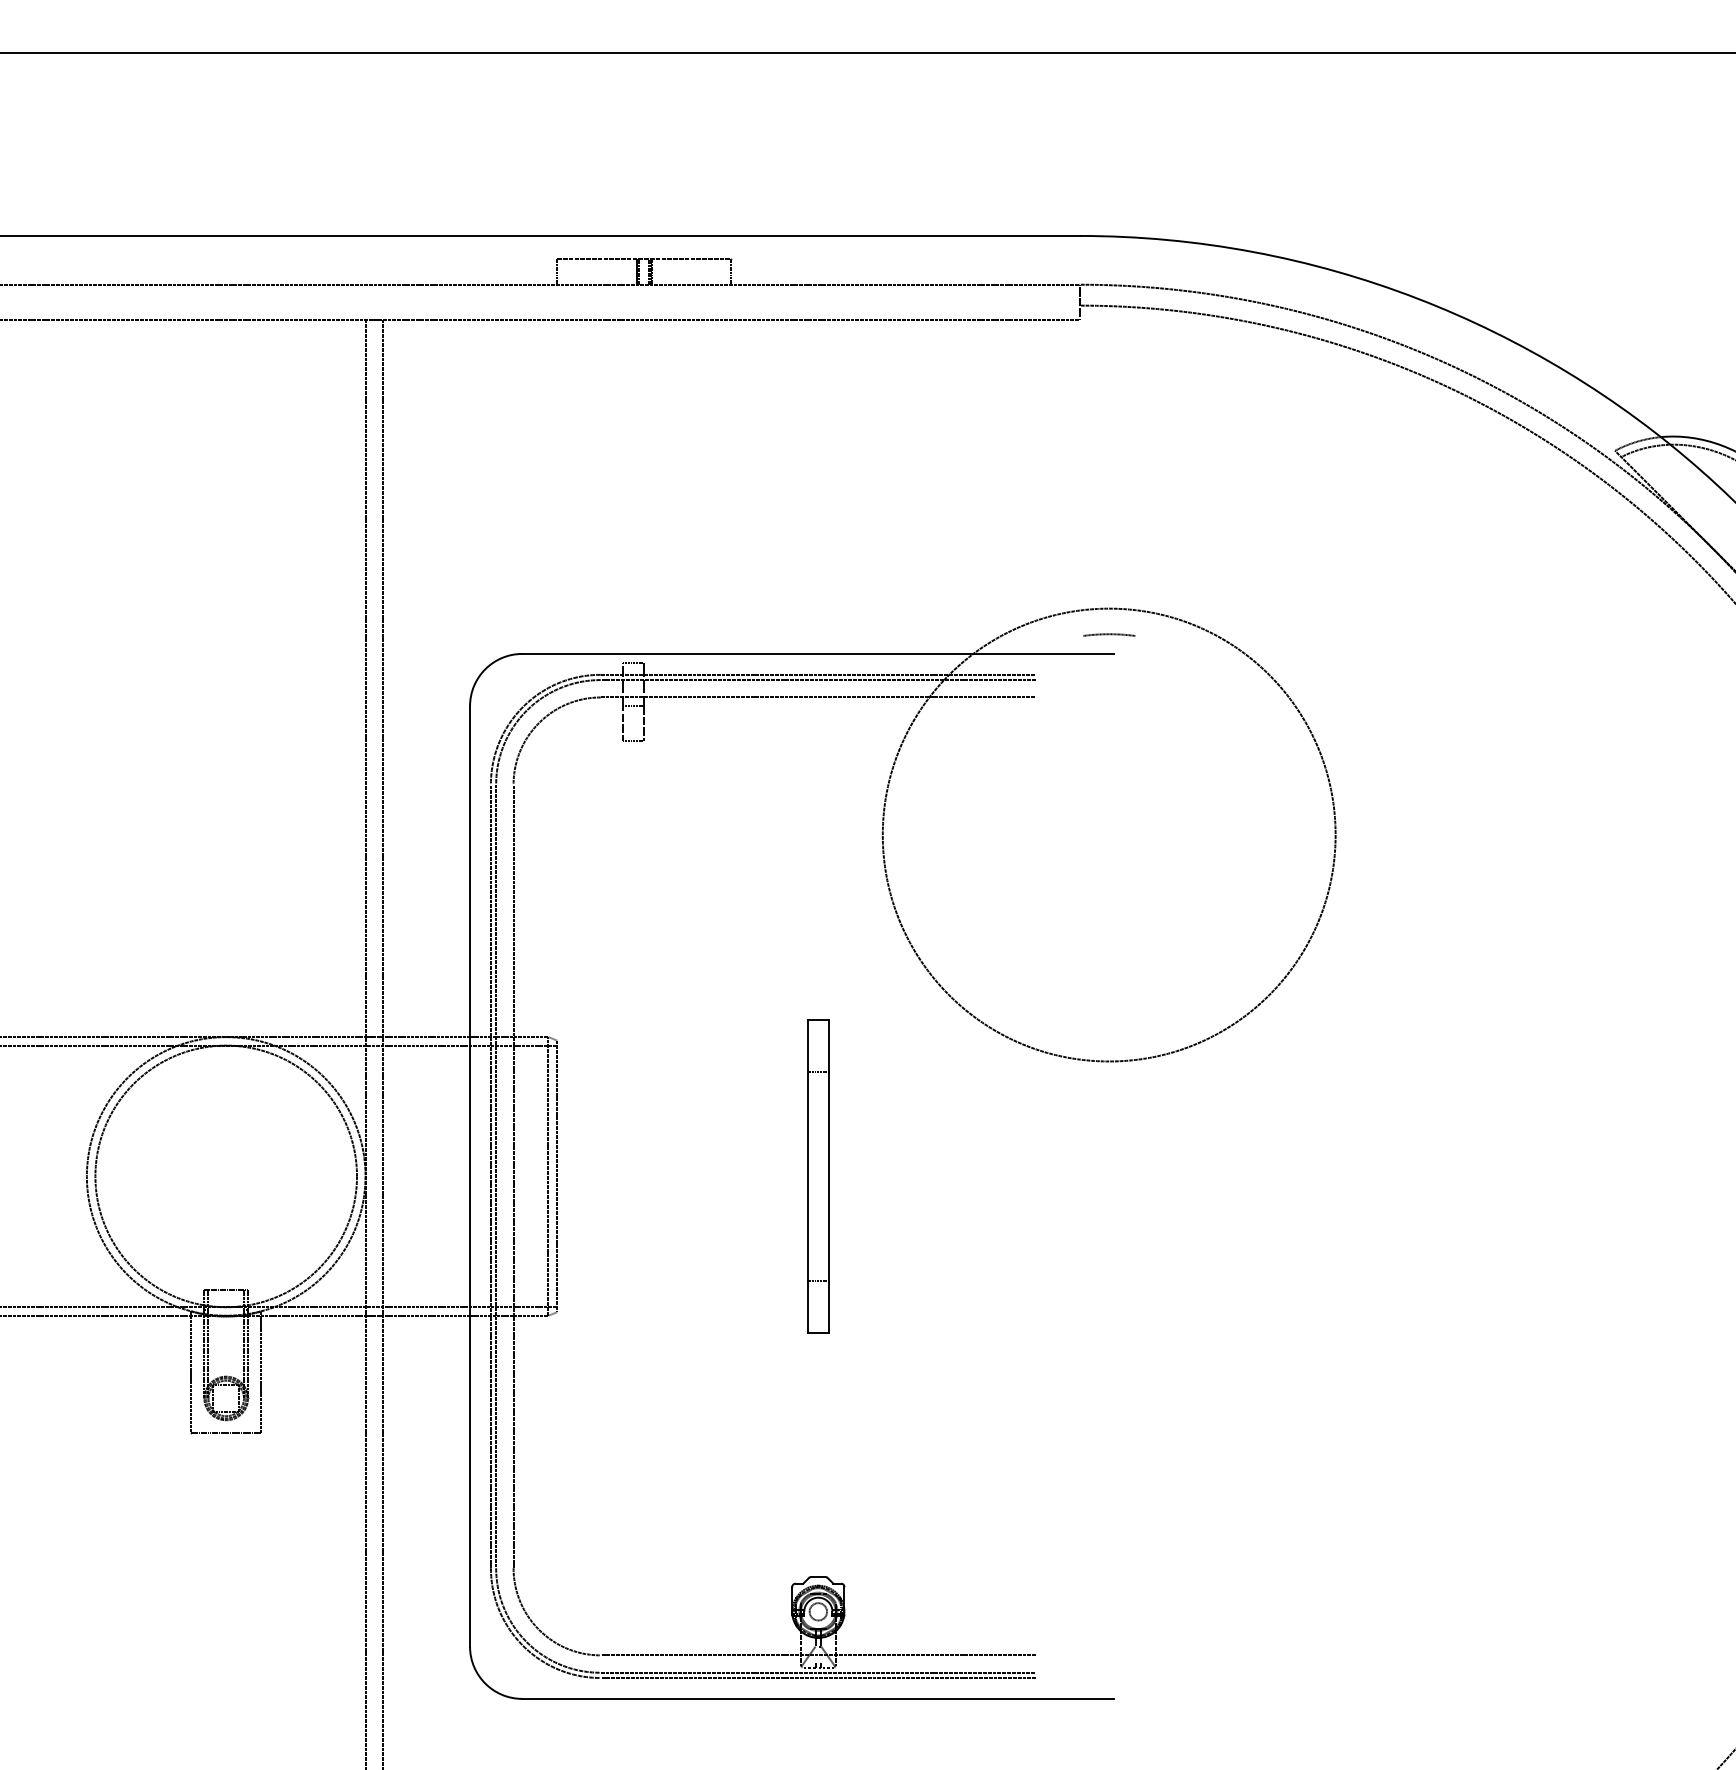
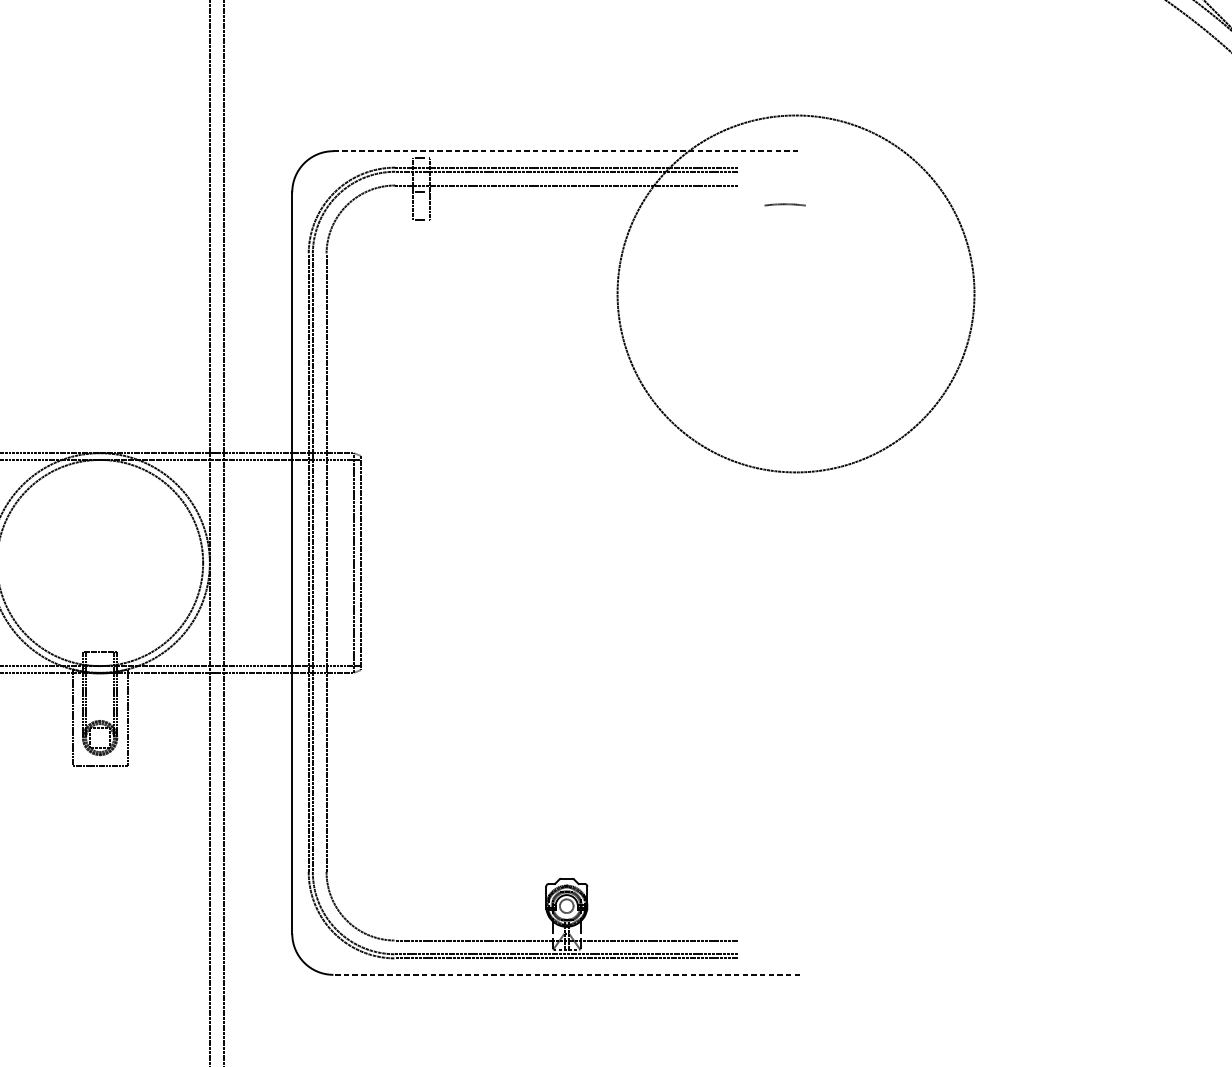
line: (1109, 634) -> (785, 204), moved
line: (818, 653) -> (566, 150), solid -> dashed
part: (818, 1176) -> (566, 563), removed
line: (817, 1698) -> (566, 974), solid -> dashed

